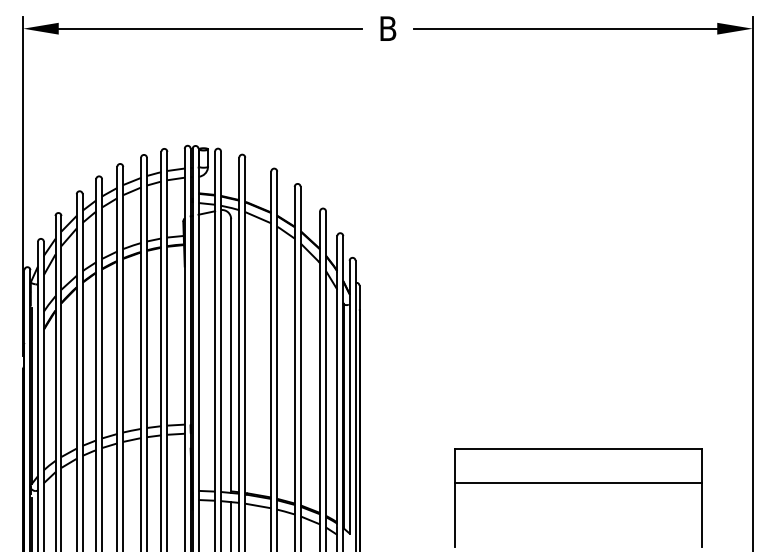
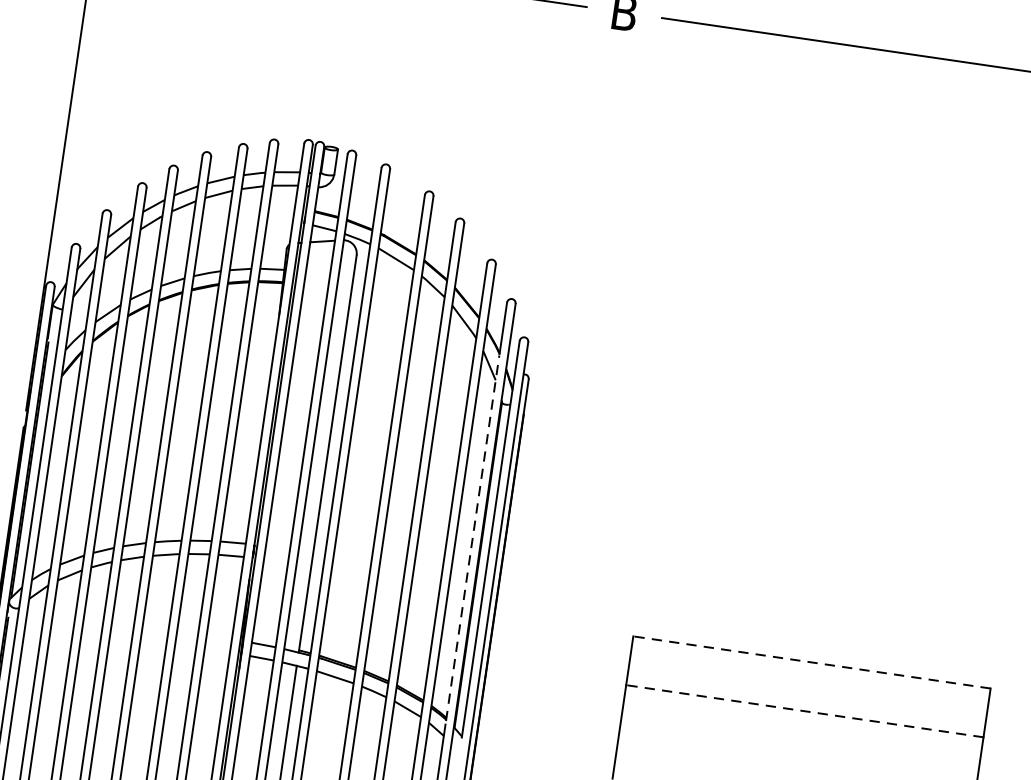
line: (337, 398) -> (472, 538), solid -> dashed
line: (578, 449) -> (811, 663), solid -> dashed
line: (578, 482) -> (804, 710), solid -> dashed

